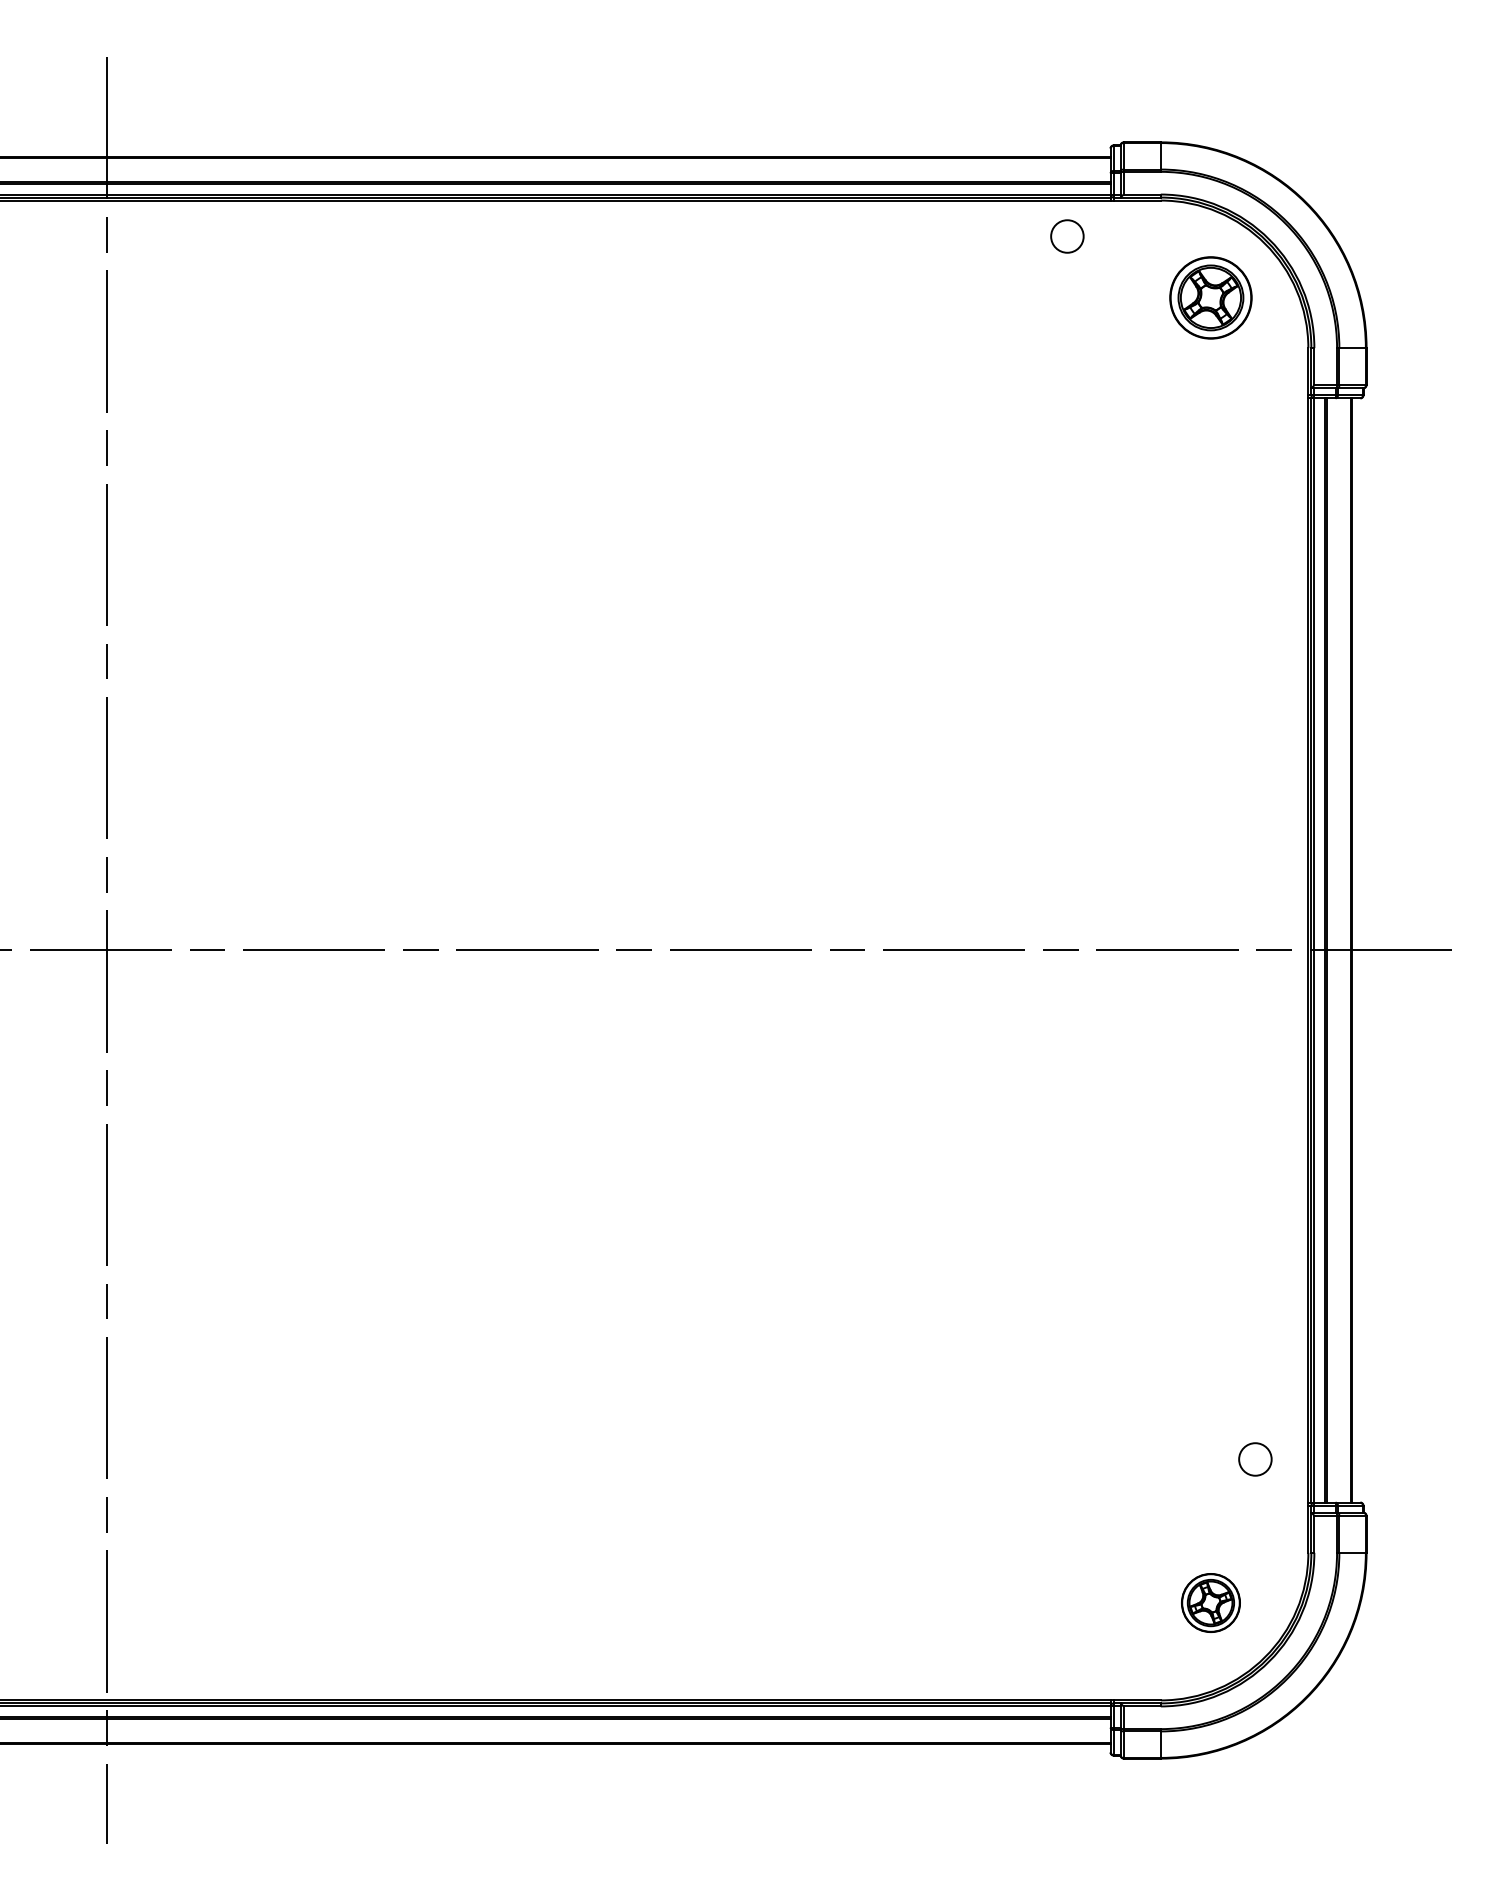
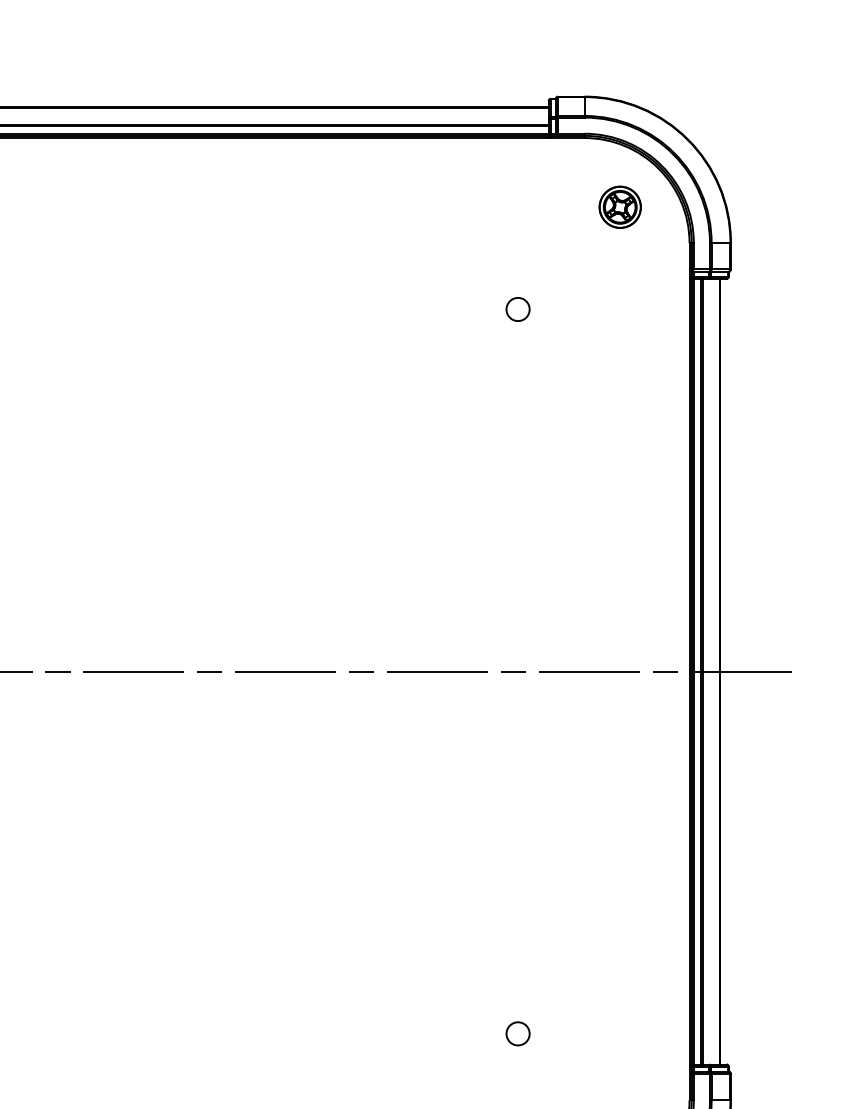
circle: (1067, 236) -> (518, 309), moved
part: (1210, 297) -> (619, 207), size x0.71
circle: (1255, 1459) -> (518, 1033), moved

